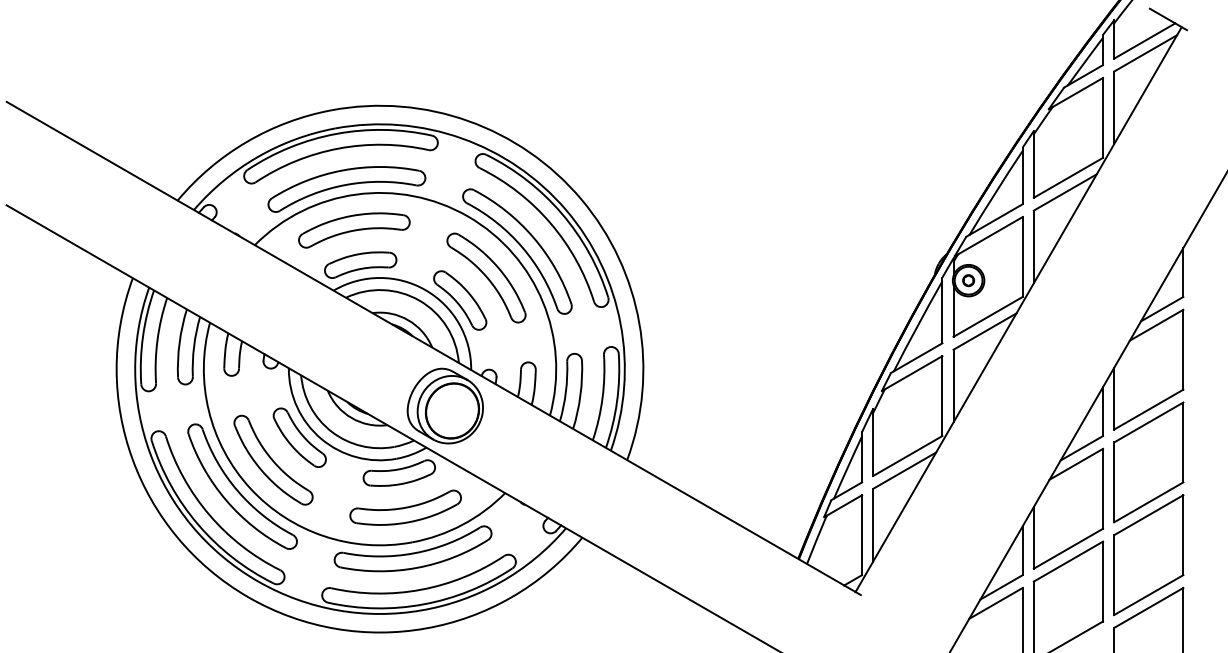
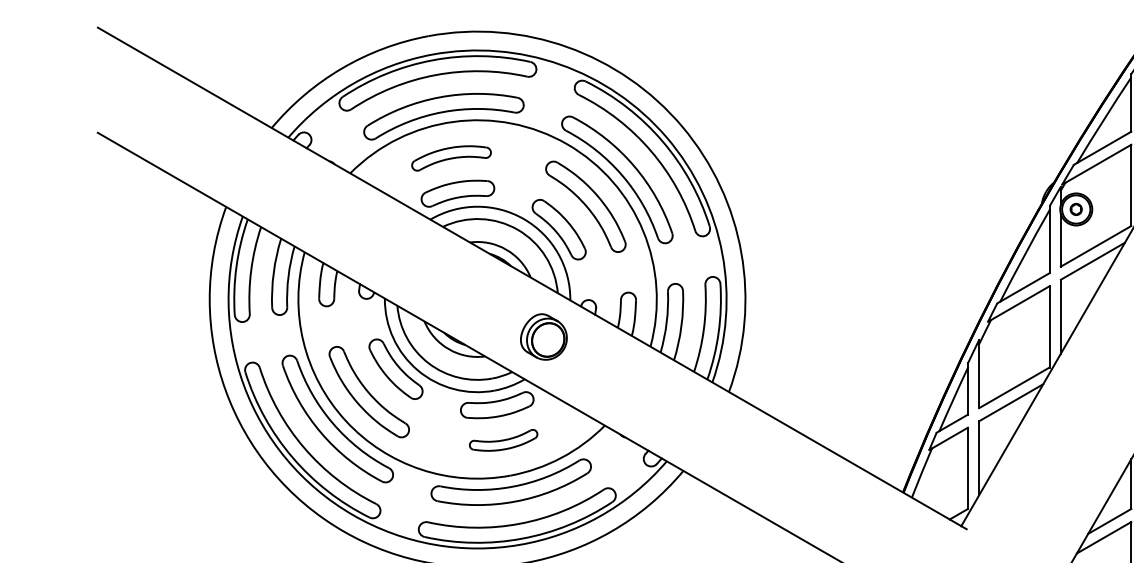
part: (354, 230) -> (451, 158), size x0.7
part: (444, 405) -> (543, 336), size x0.6
part: (405, 507) -> (503, 440), size x0.6

